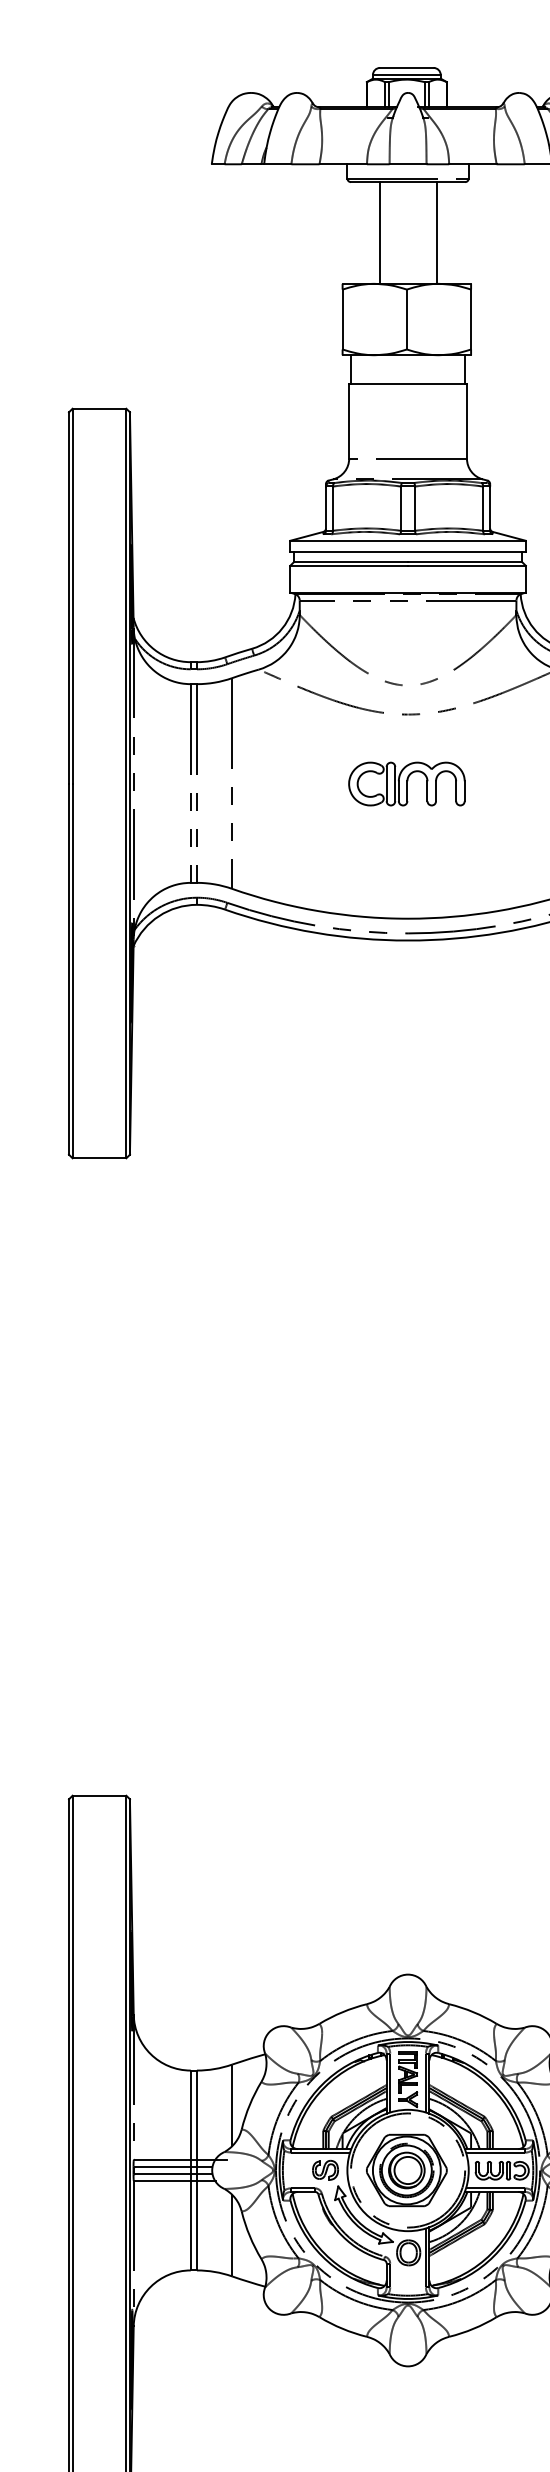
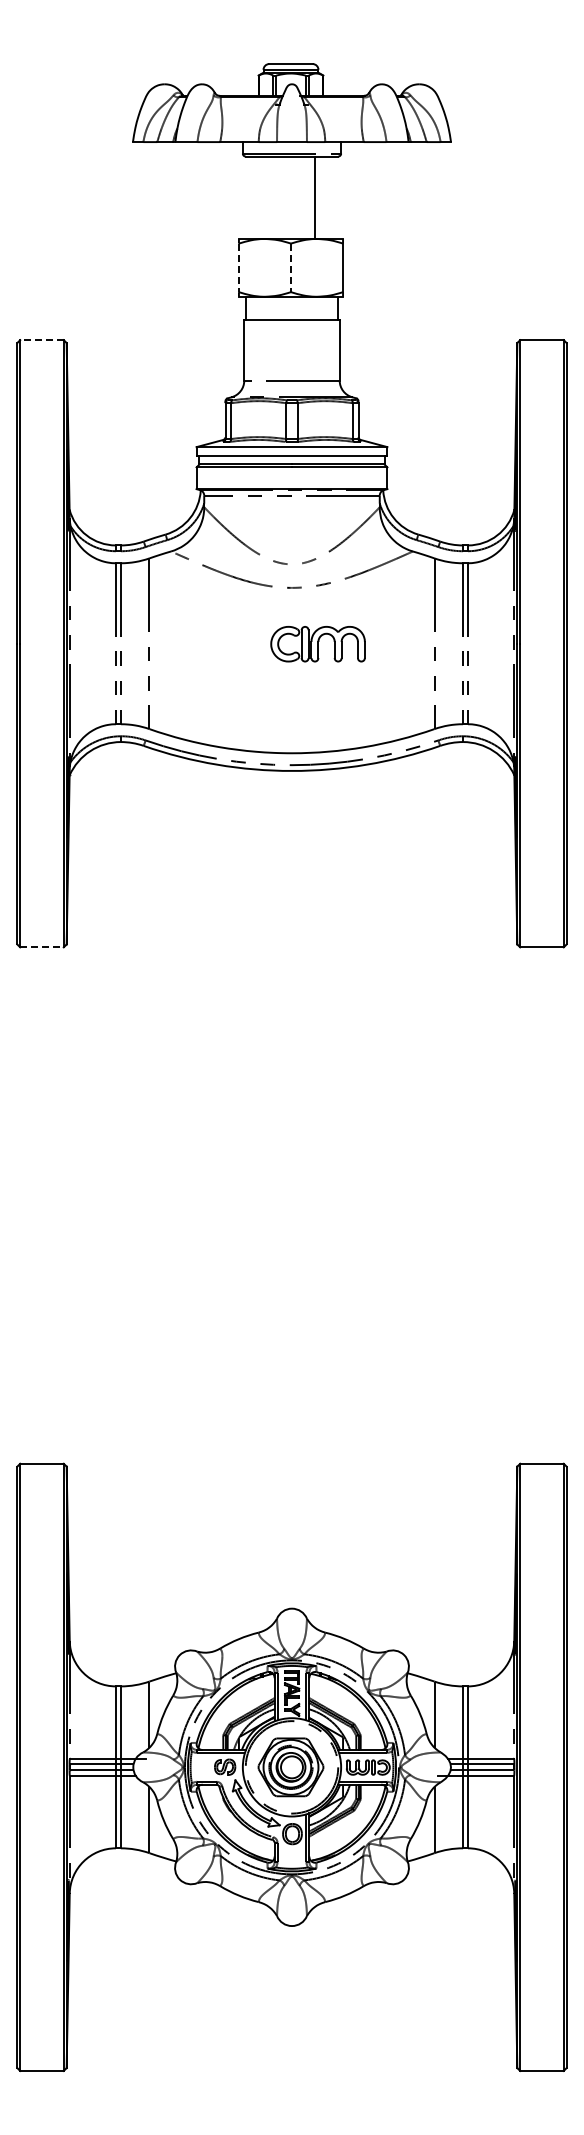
line: (379, 232) -> (268, 197), removed
line: (342, 320) -> (238, 268), solid -> dashed
line: (407, 320) -> (291, 268), solid -> dashed
line: (100, 409) -> (42, 340), solid -> dashed
part: (406, 784) -> (317, 644), moved
line: (100, 1158) -> (42, 947), solid -> dashed

